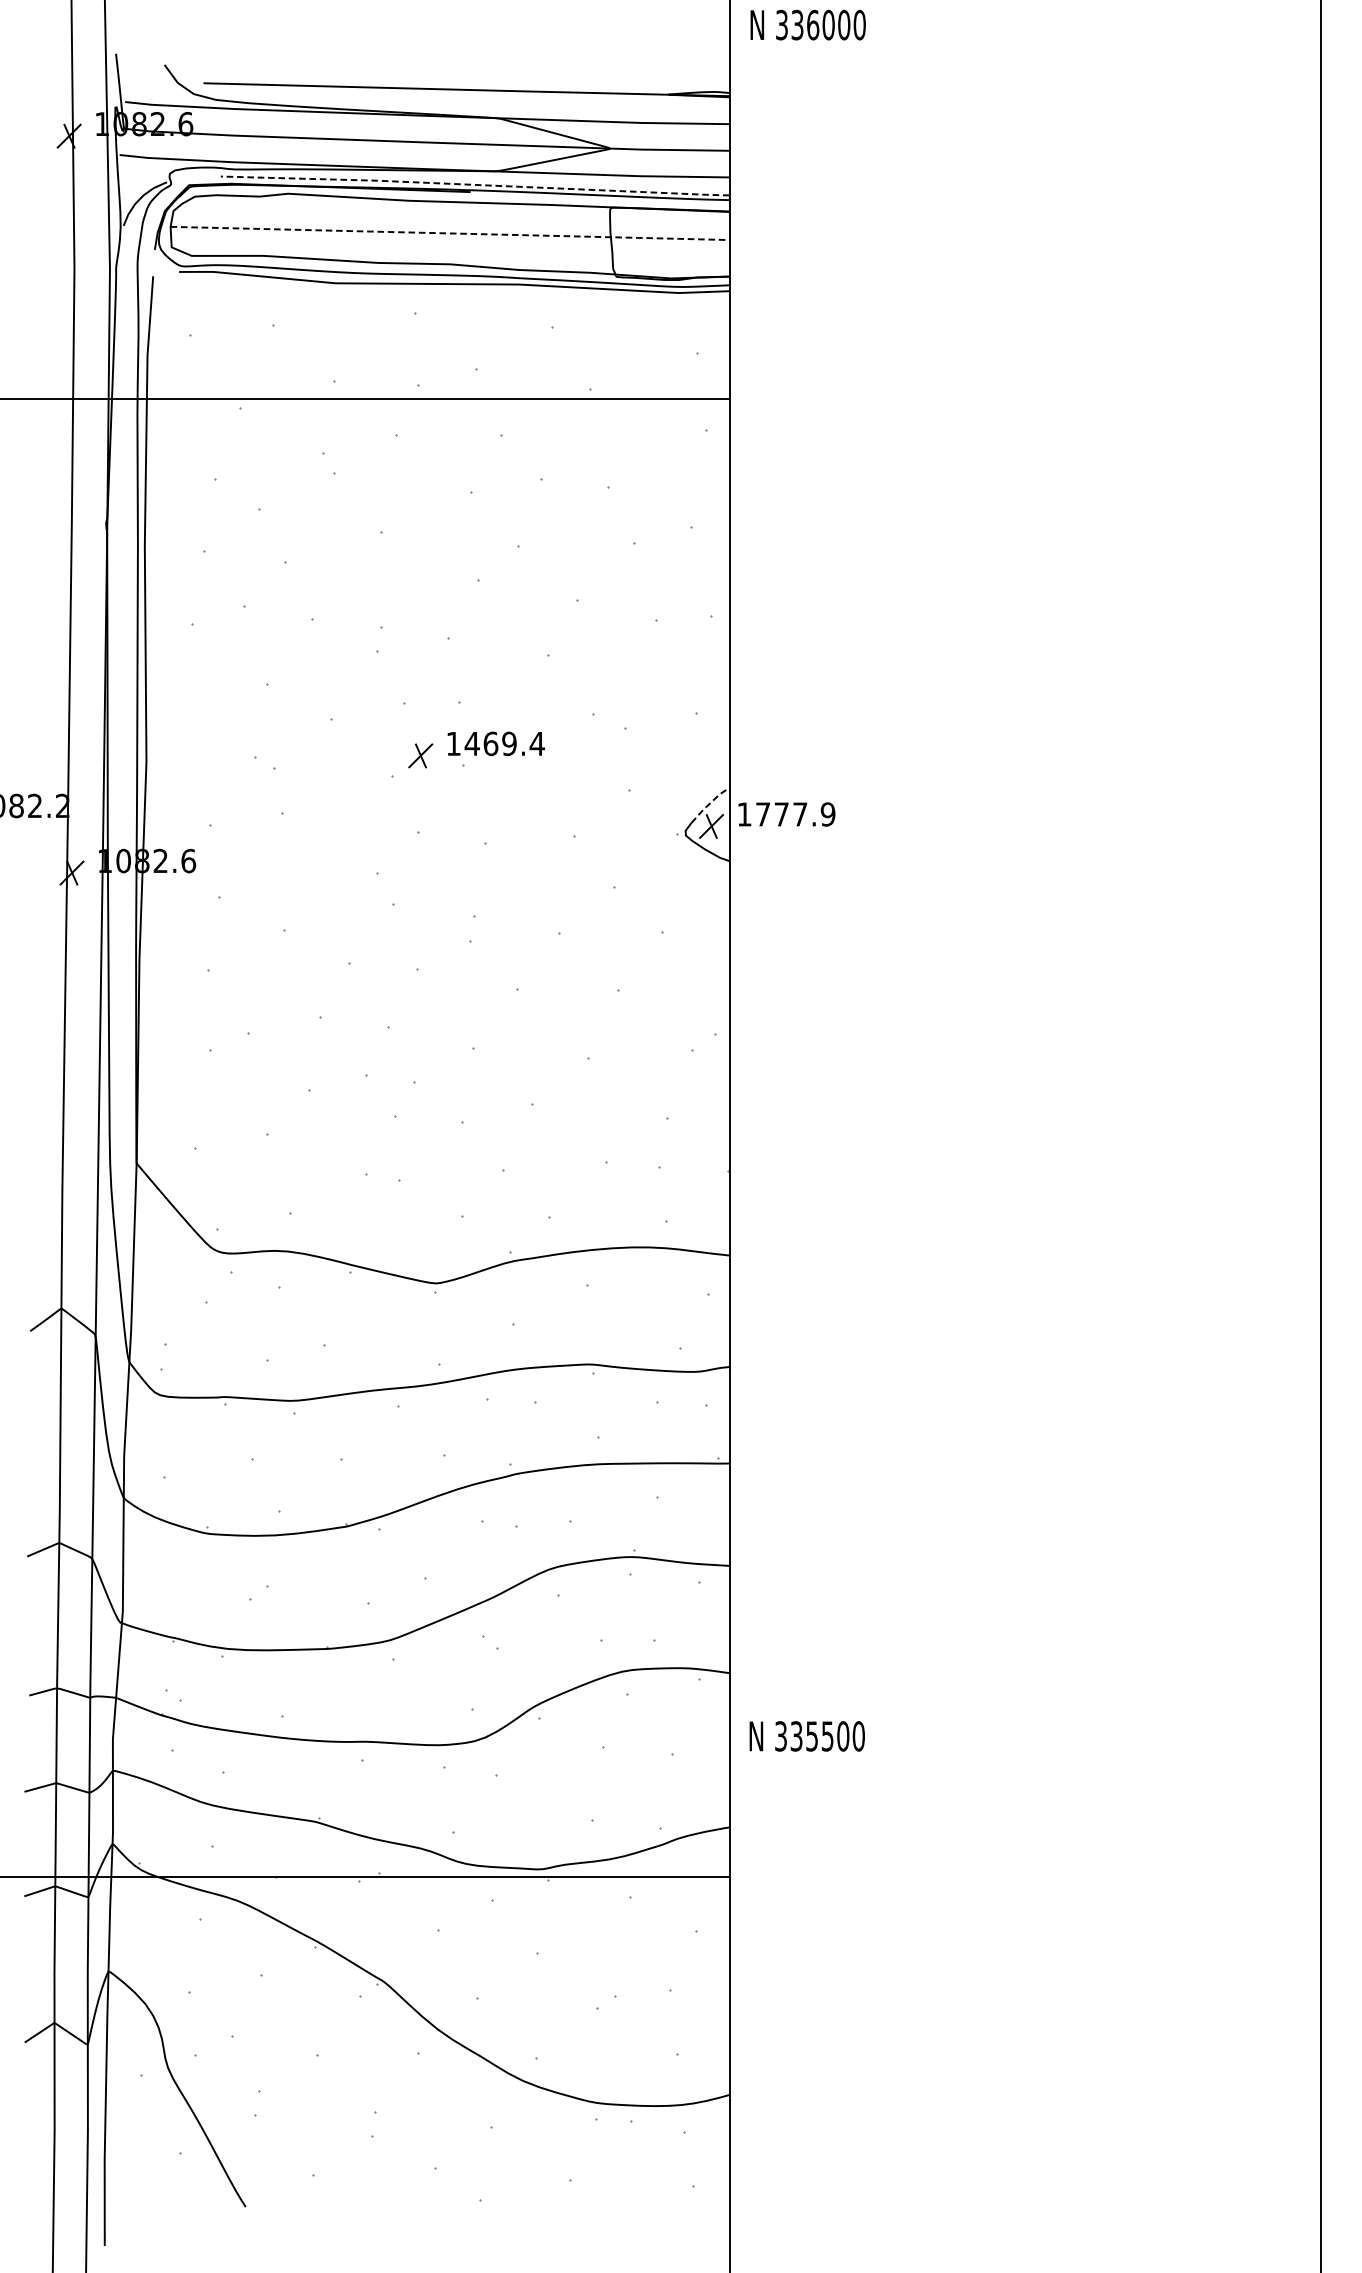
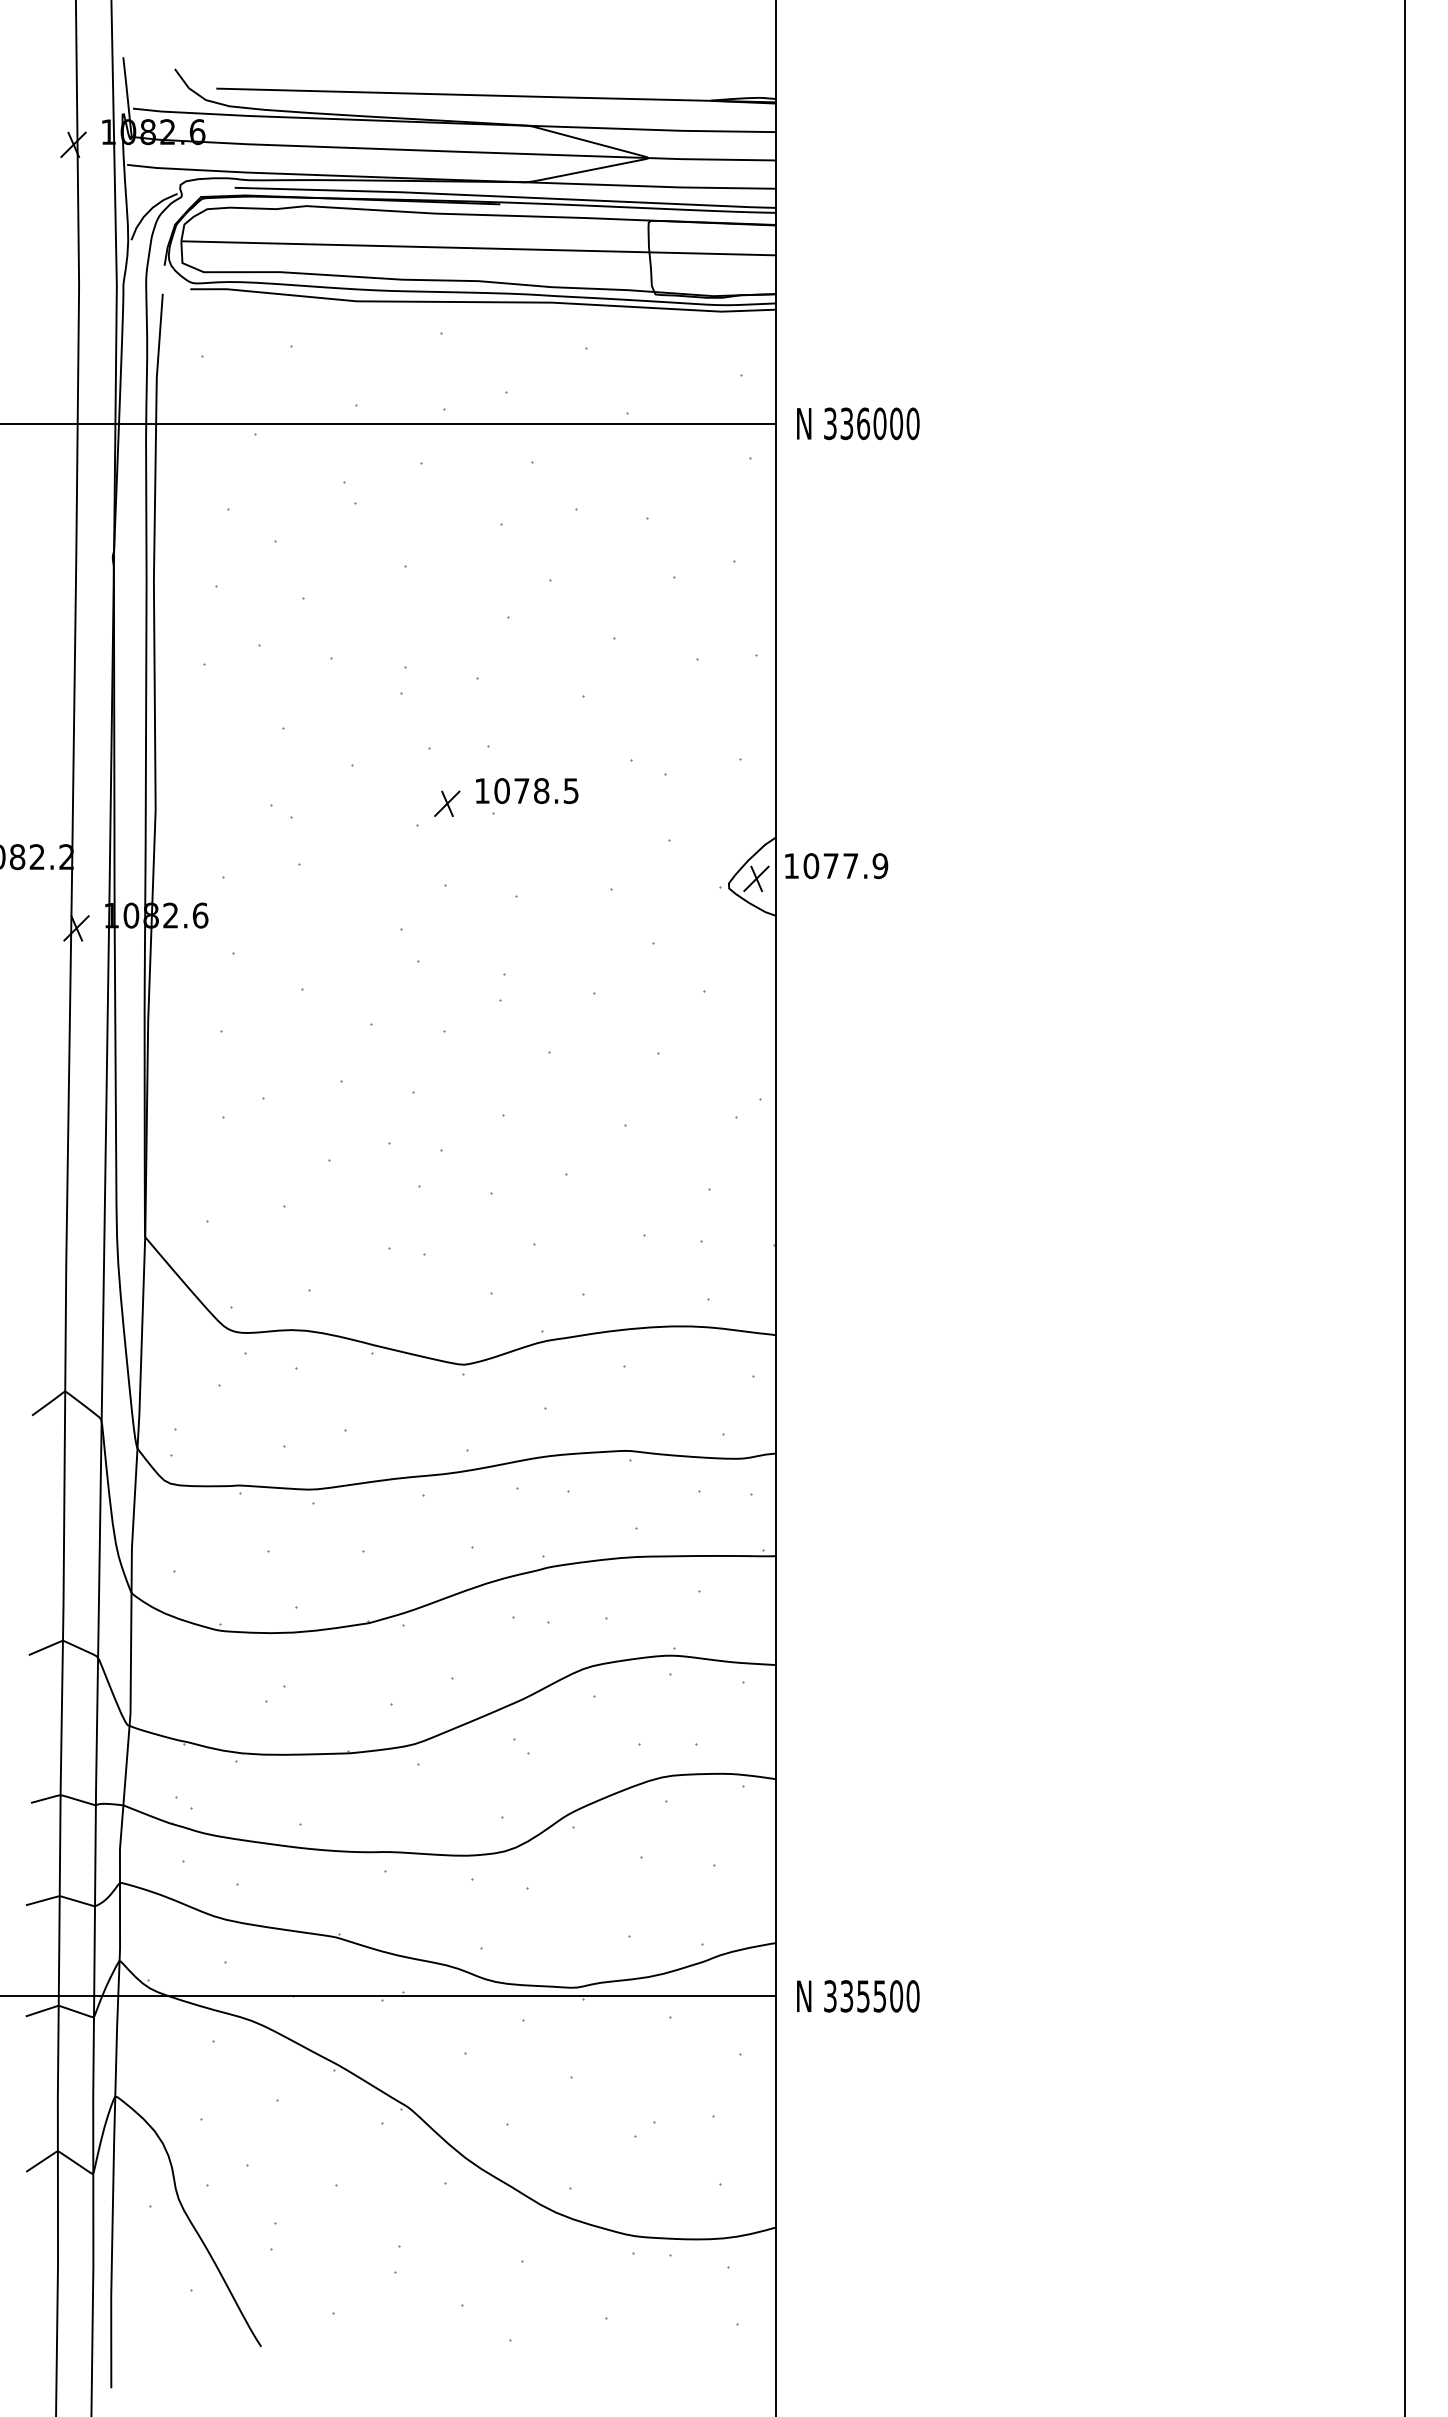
text: (808, 24) -> (858, 423), moved
line: (474, 184) -> (504, 196), dashed -> solid
line: (450, 233) -> (478, 248), dashed -> solid
text: (504, 744) -> (536, 791), 1469.4 -> 1078.5
line: (709, 803) -> (754, 854), dashed -> solid
text: (763, 814) -> (811, 866), 1777.9 -> 1077.9
text: (807, 1736) -> (858, 1996), moved

